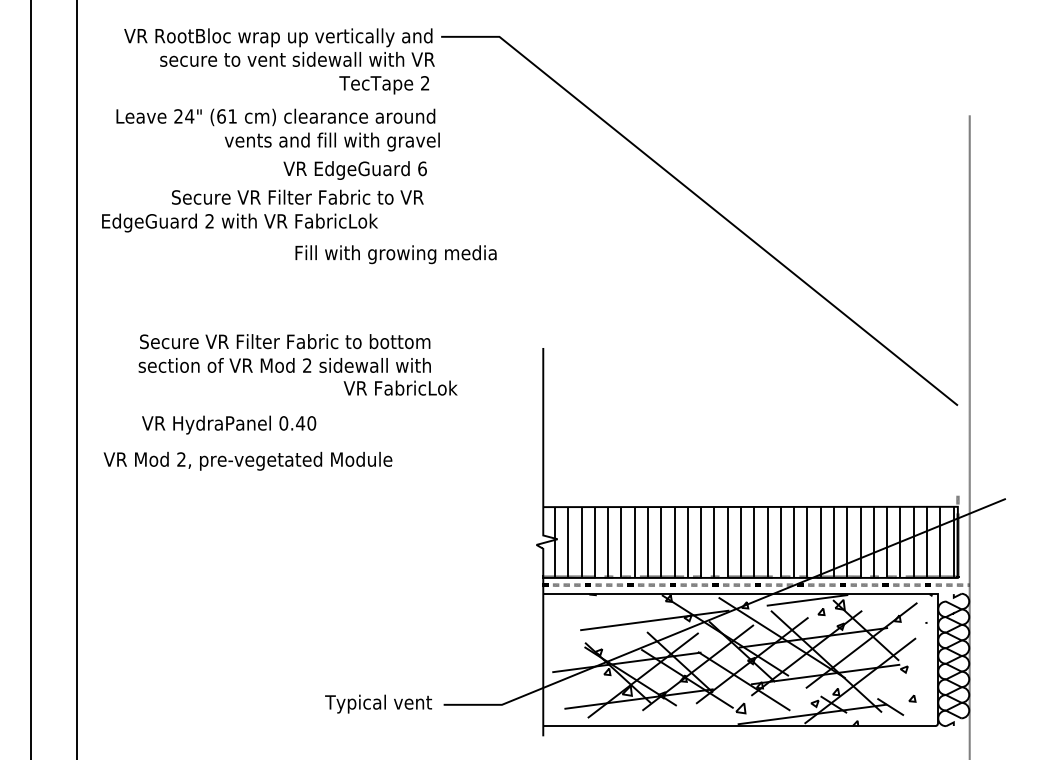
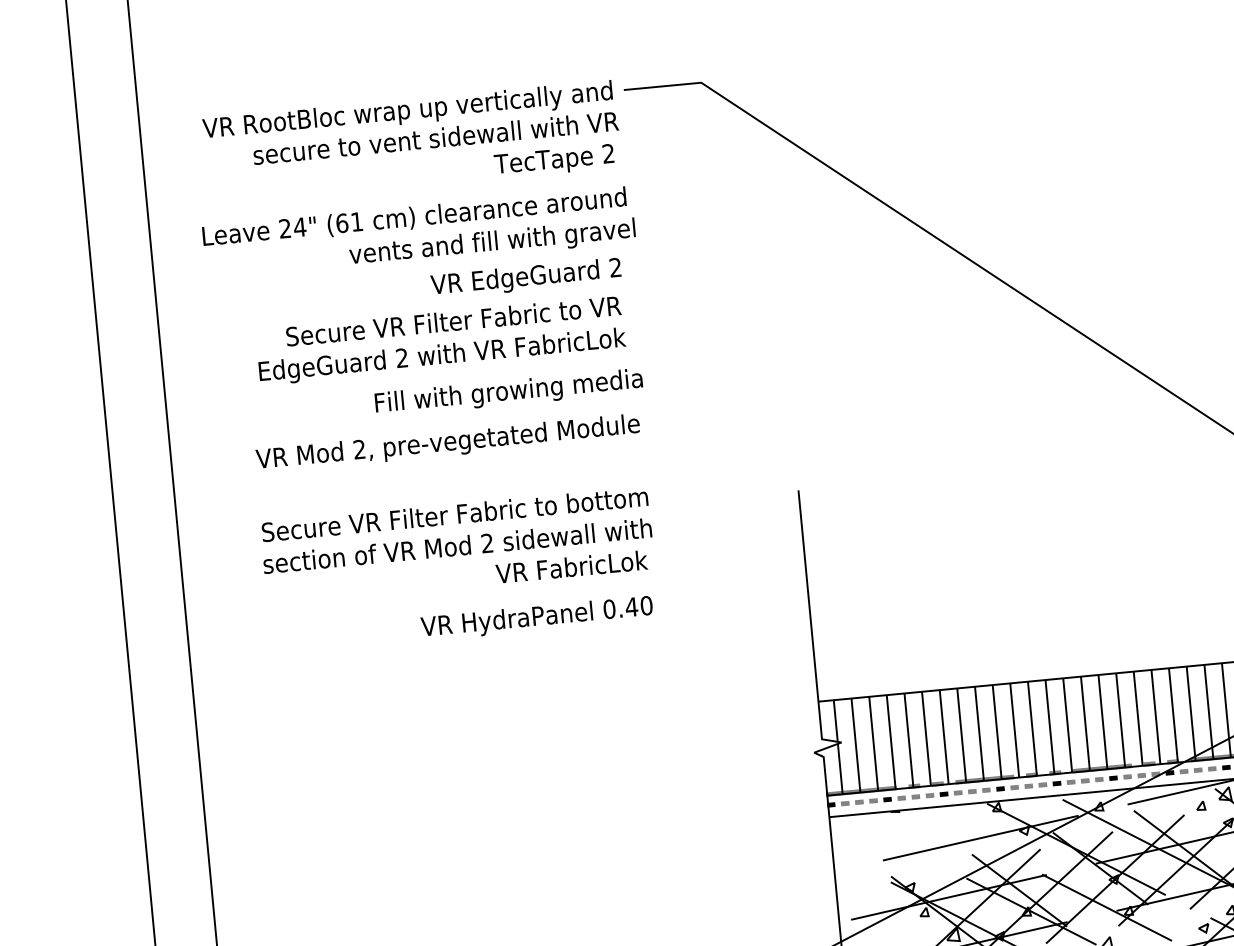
text: (422, 168) -> (615, 267), 6 -> 2
text: (239, 222) -> (441, 355), moved
text: (395, 254) -> (508, 392), moved
text: (400, 387) -> (571, 566), moved
text: (229, 424) -> (537, 617), moved
text: (247, 460) -> (447, 442), moved

